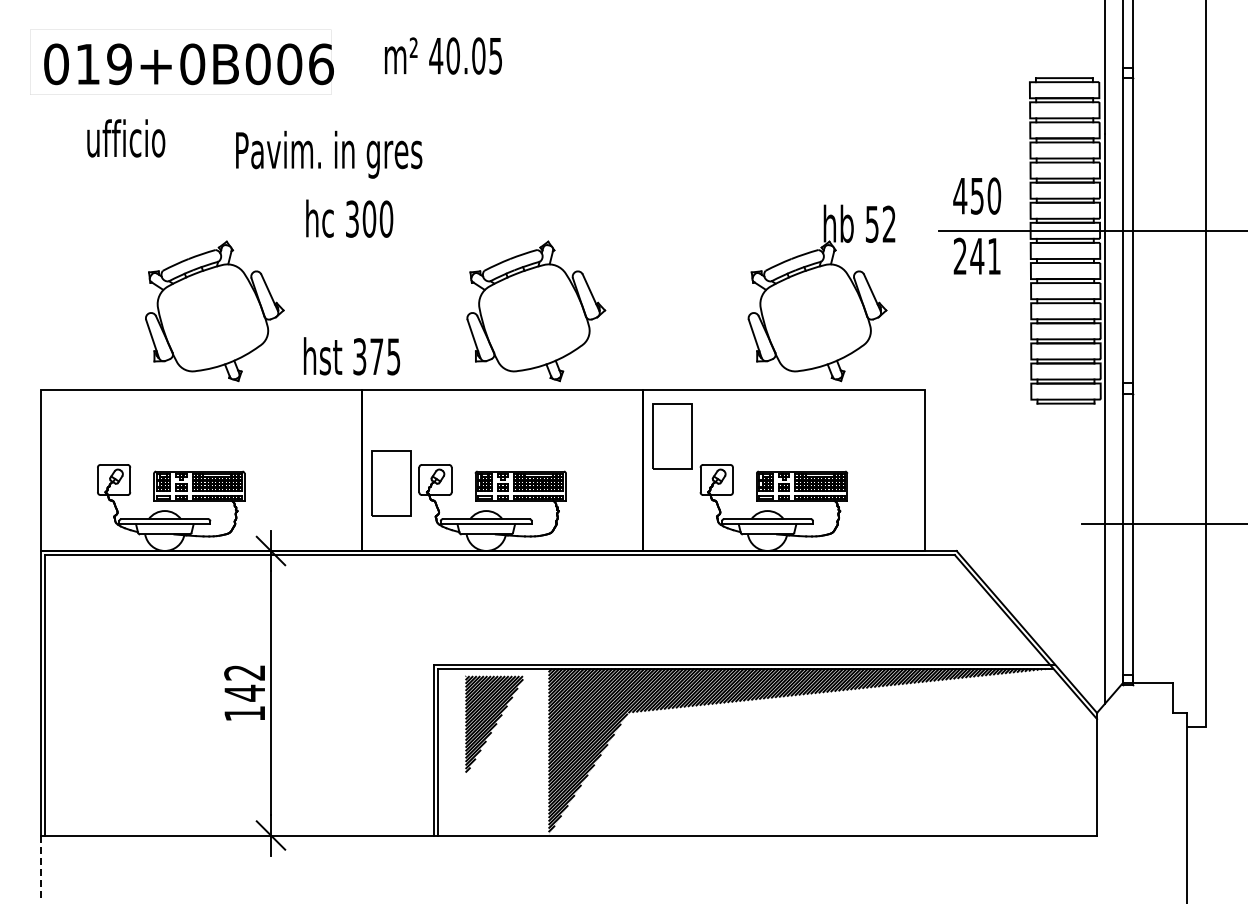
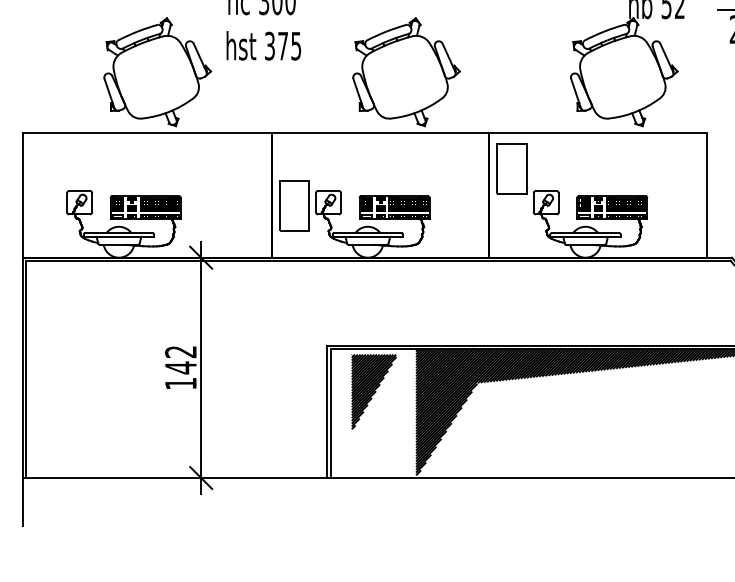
text: (351, 356) -> (263, 45), moved
line: (40, 867) -> (22, 502), dashed -> solid

